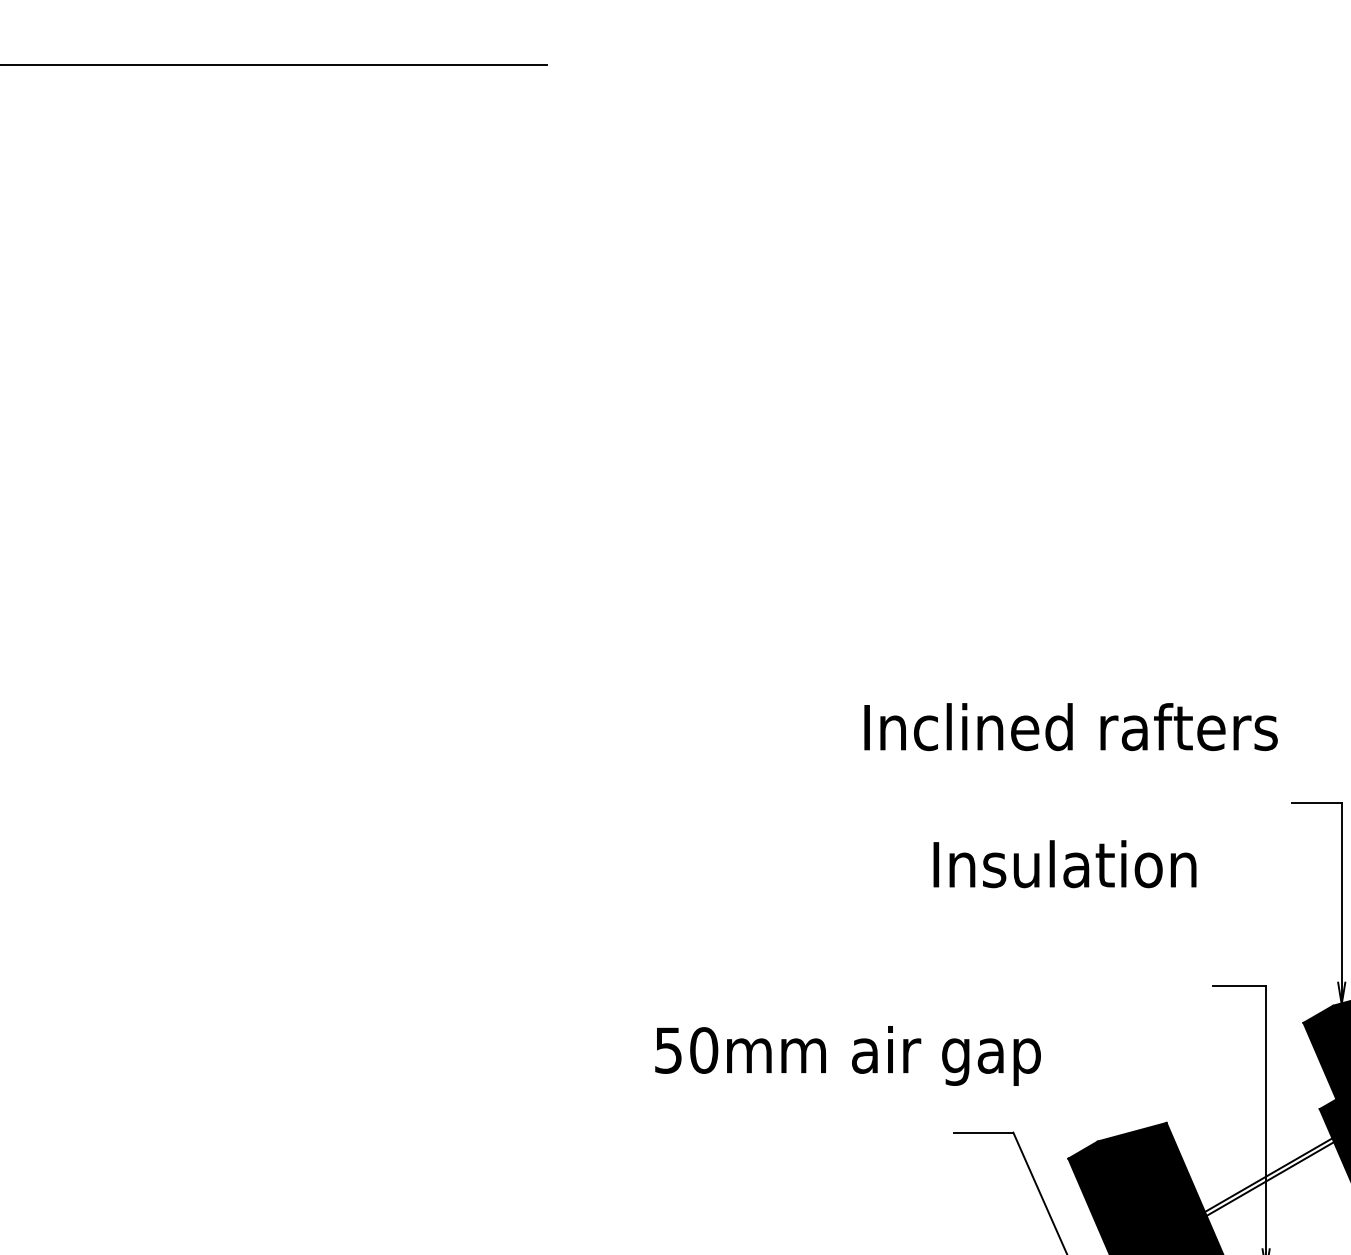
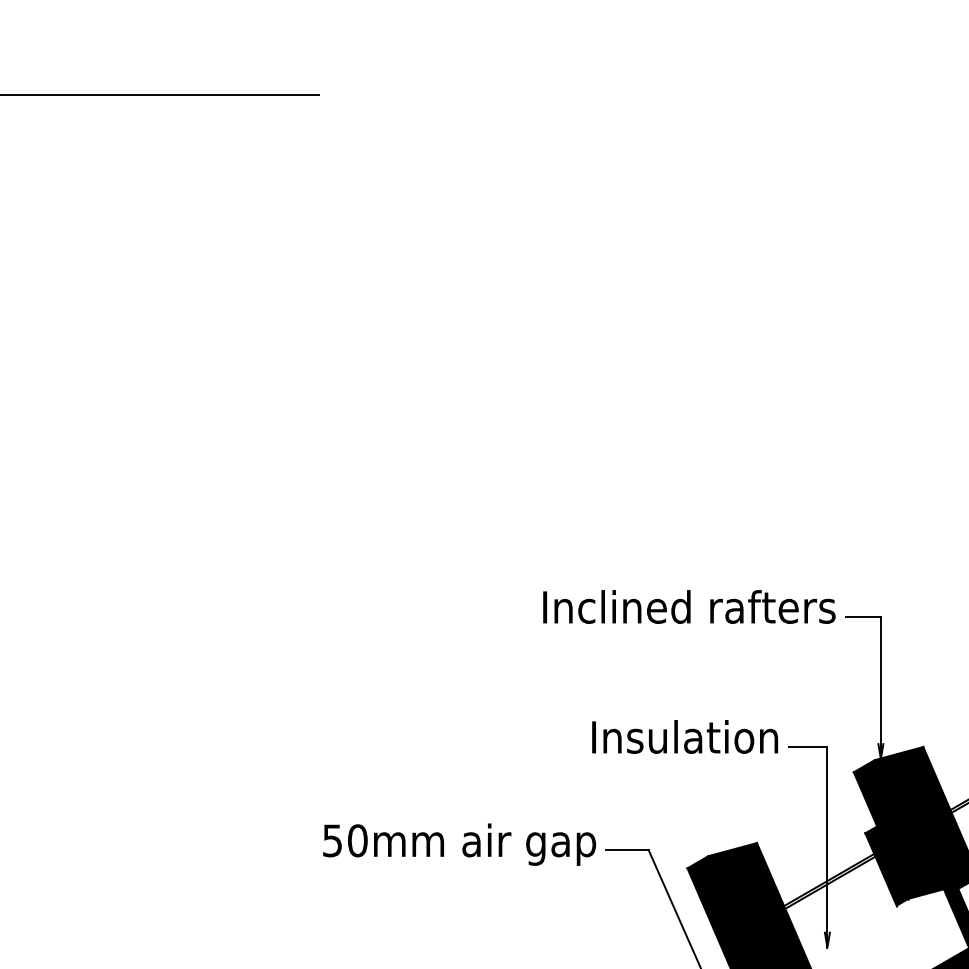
text: (1071, 726) -> (689, 606), moved
text: (1065, 863) -> (685, 736), moved
text: (847, 1055) -> (459, 844), moved

